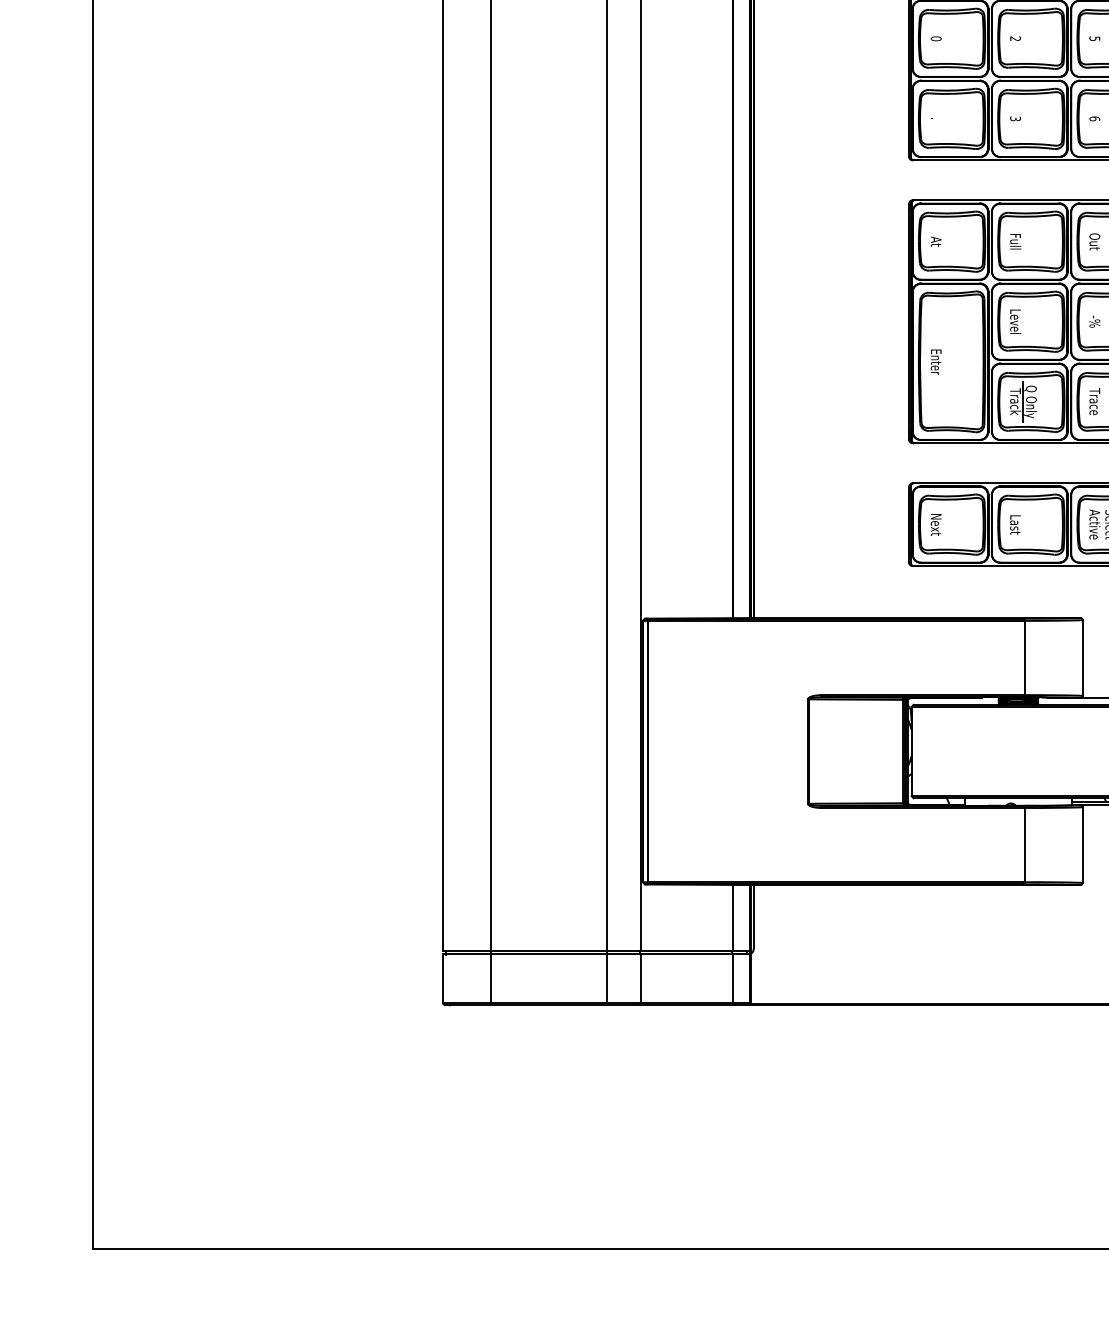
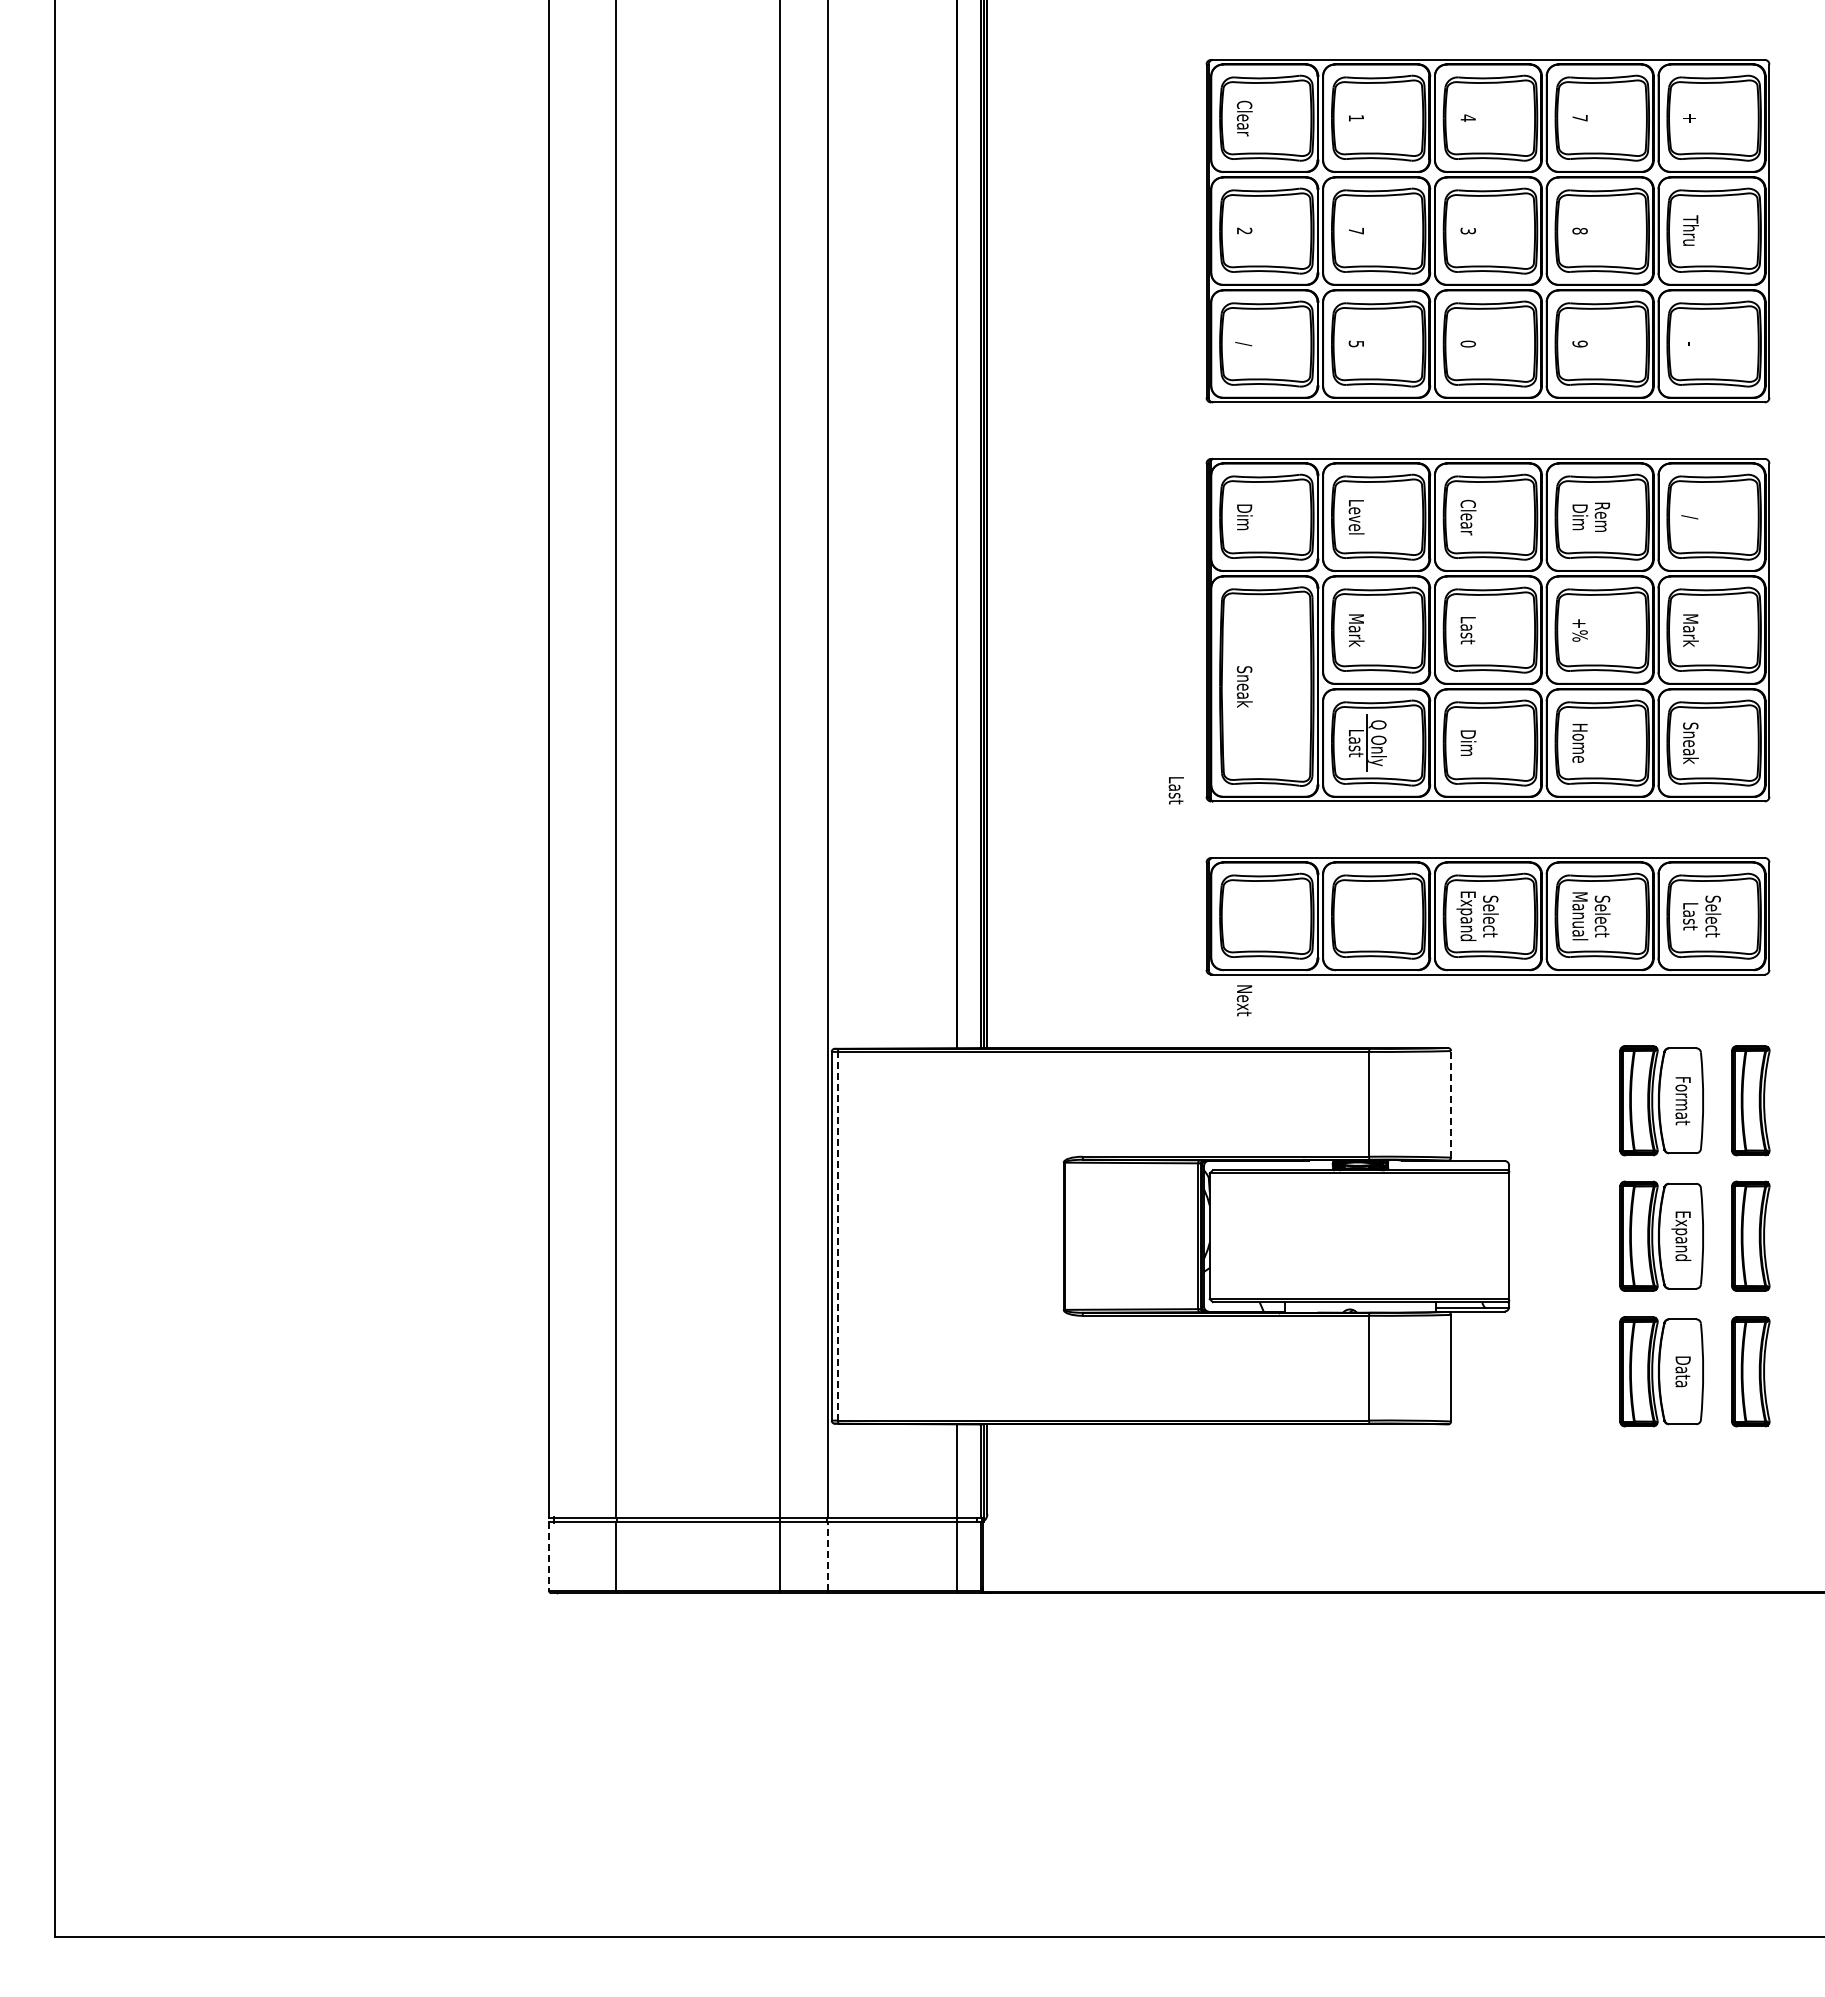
text: (936, 38) -> (1244, 230), 0 -> 2
text: (1015, 38) -> (1356, 230), 2 -> 7
text: (1095, 39) -> (1468, 231), 5 -> 3
text: (935, 118) -> (1243, 343), . -> /
text: (1095, 118) -> (1468, 343), 6 -> 0
text: (1015, 119) -> (1356, 344), 3 -> 5
text: (936, 241) -> (1244, 517), At -> Dim
text: (1015, 241) -> (1356, 517), Full -> Level
text: (1095, 241) -> (1468, 517), Out -> Clear
text: (1015, 322) -> (1356, 630), Level -> Mark
text: (1094, 322) -> (1467, 630), -% -> Last
text: (936, 361) -> (1244, 686), Enter -> Sneak
text: (1015, 401) -> (1356, 742), Track -> Last
text: (1095, 401) -> (1468, 742), Trace -> Dim
text: (936, 524) -> (1244, 1000), moved
text: (1014, 524) -> (1175, 790), moved
text: (1093, 524) -> (1466, 915), Active -> Expand
line: (1082, 657) -> (1451, 1103), solid -> dashed
line: (648, 751) -> (838, 1235), solid -> dashed
line: (640, 977) -> (827, 1555), solid -> dashed
line: (443, 978) -> (549, 1556), solid -> dashed

